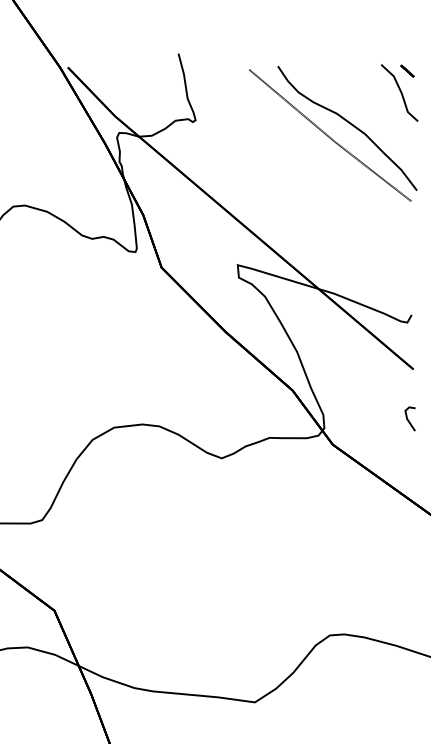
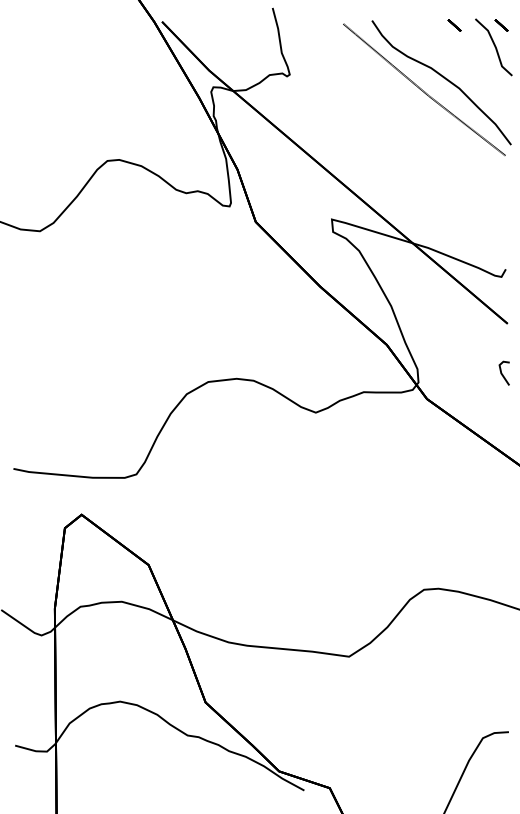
line: (360, 71) -> (454, 25), added

